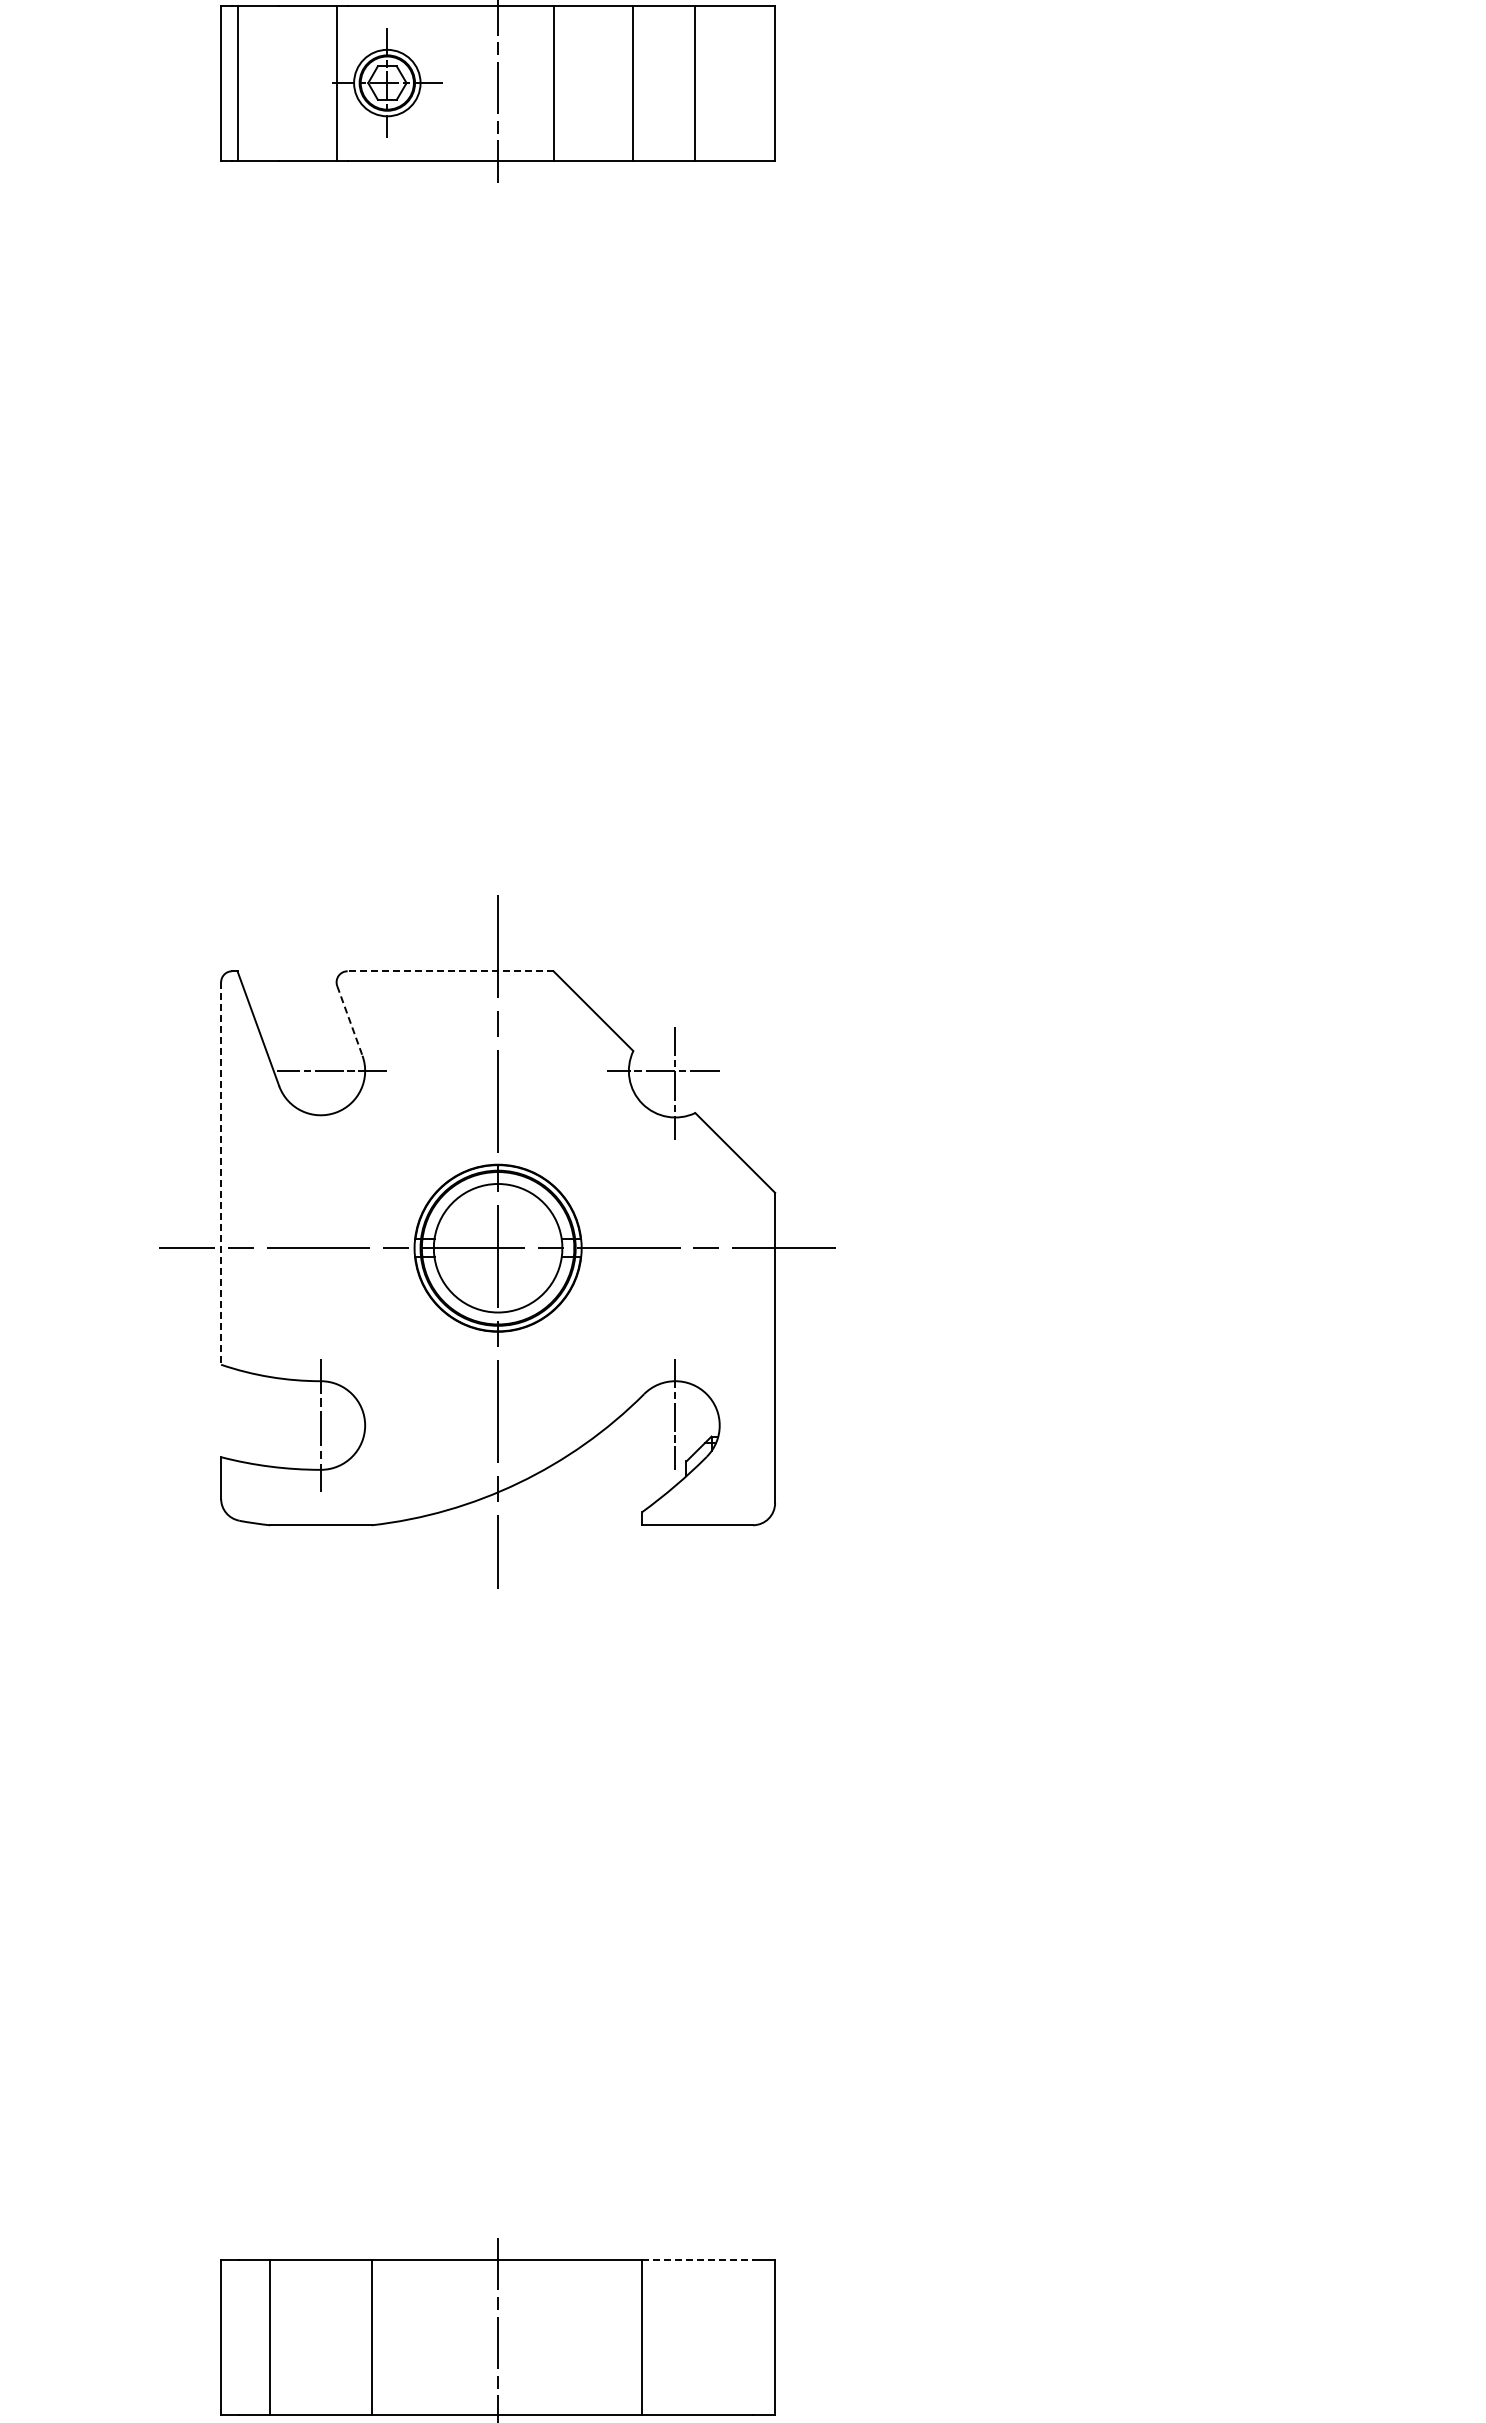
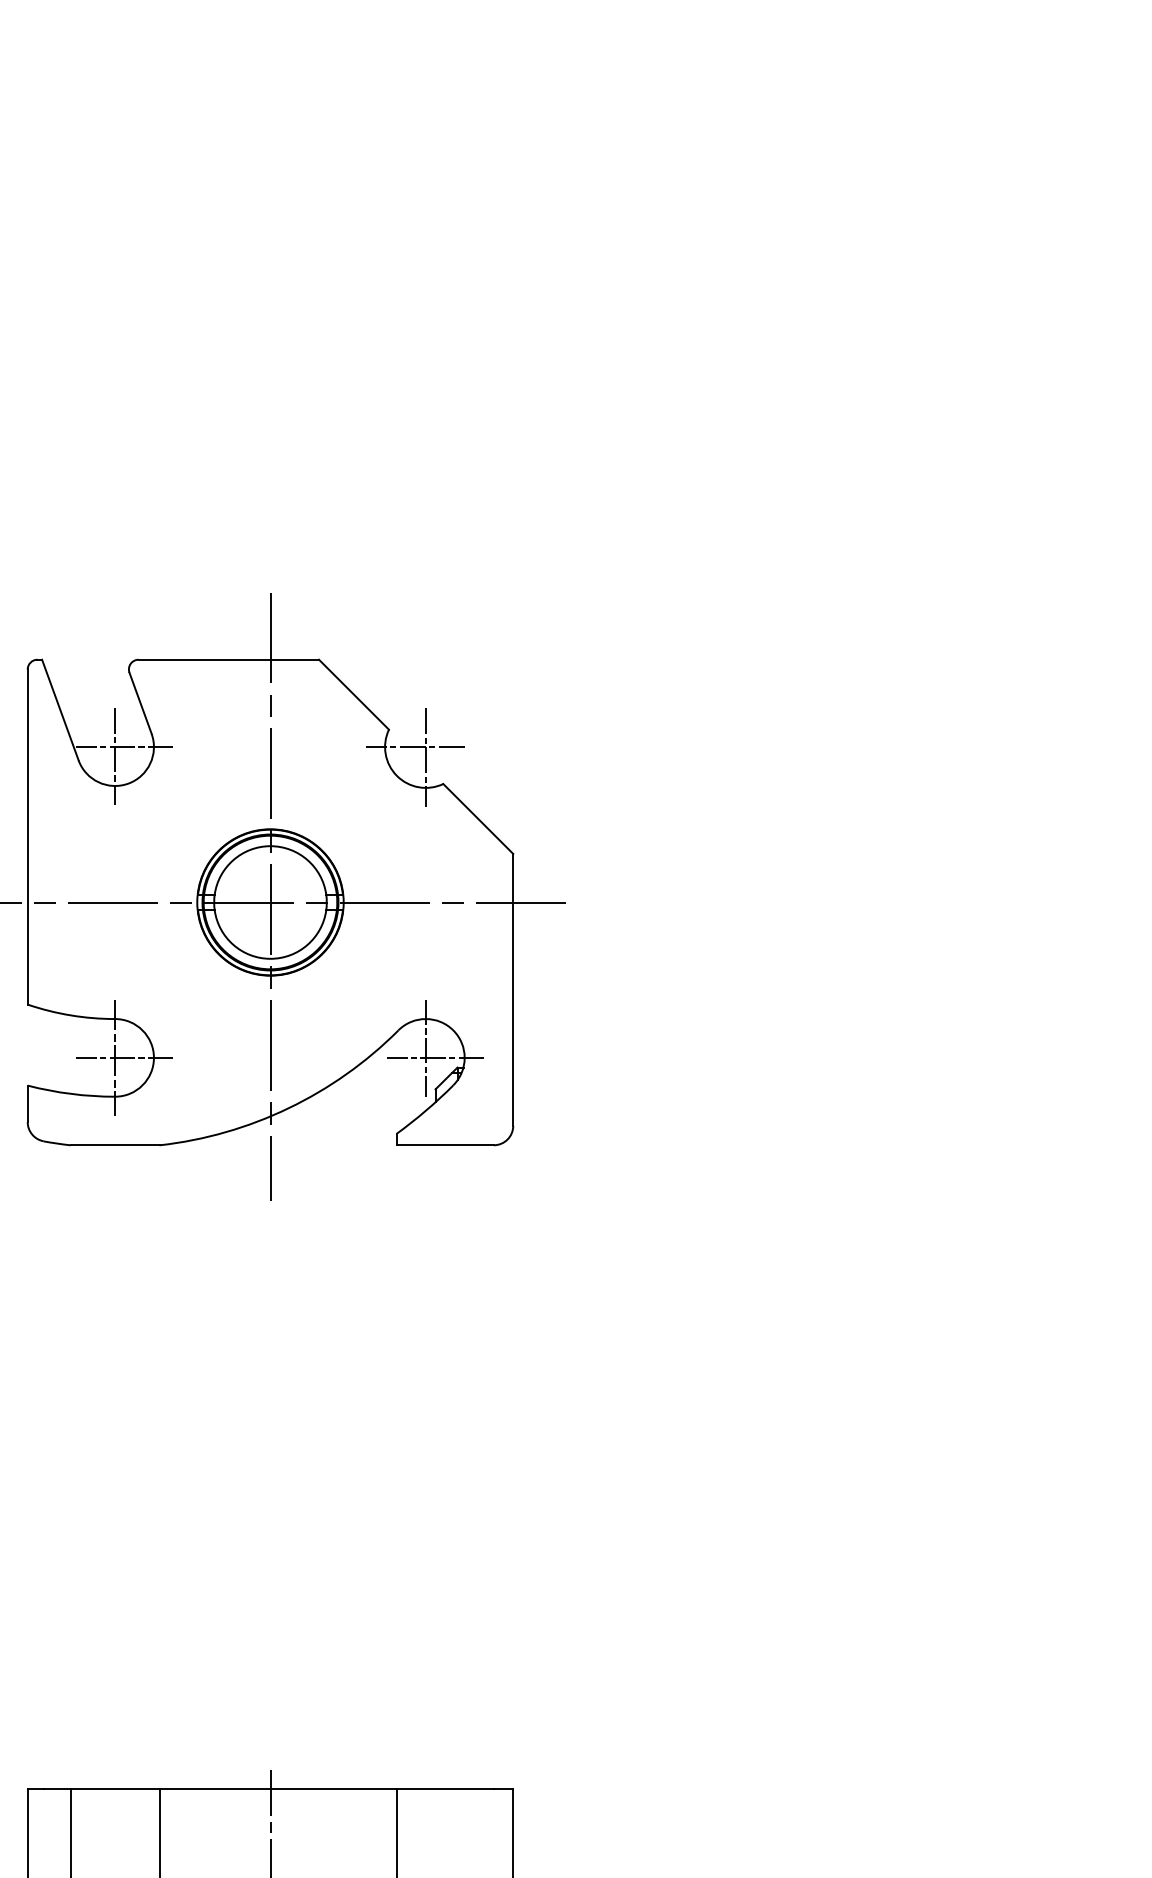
line: (450, 971) -> (228, 659), dashed -> solid
line: (350, 1021) -> (141, 703), dashed -> solid
line: (320, 1081) -> (114, 756), added
line: (221, 1174) -> (28, 837), dashed -> solid
line: (331, 1425) -> (124, 1057), added
line: (686, 1425) -> (435, 1057), added
line: (698, 2260) -> (446, 1789), dashed -> solid

